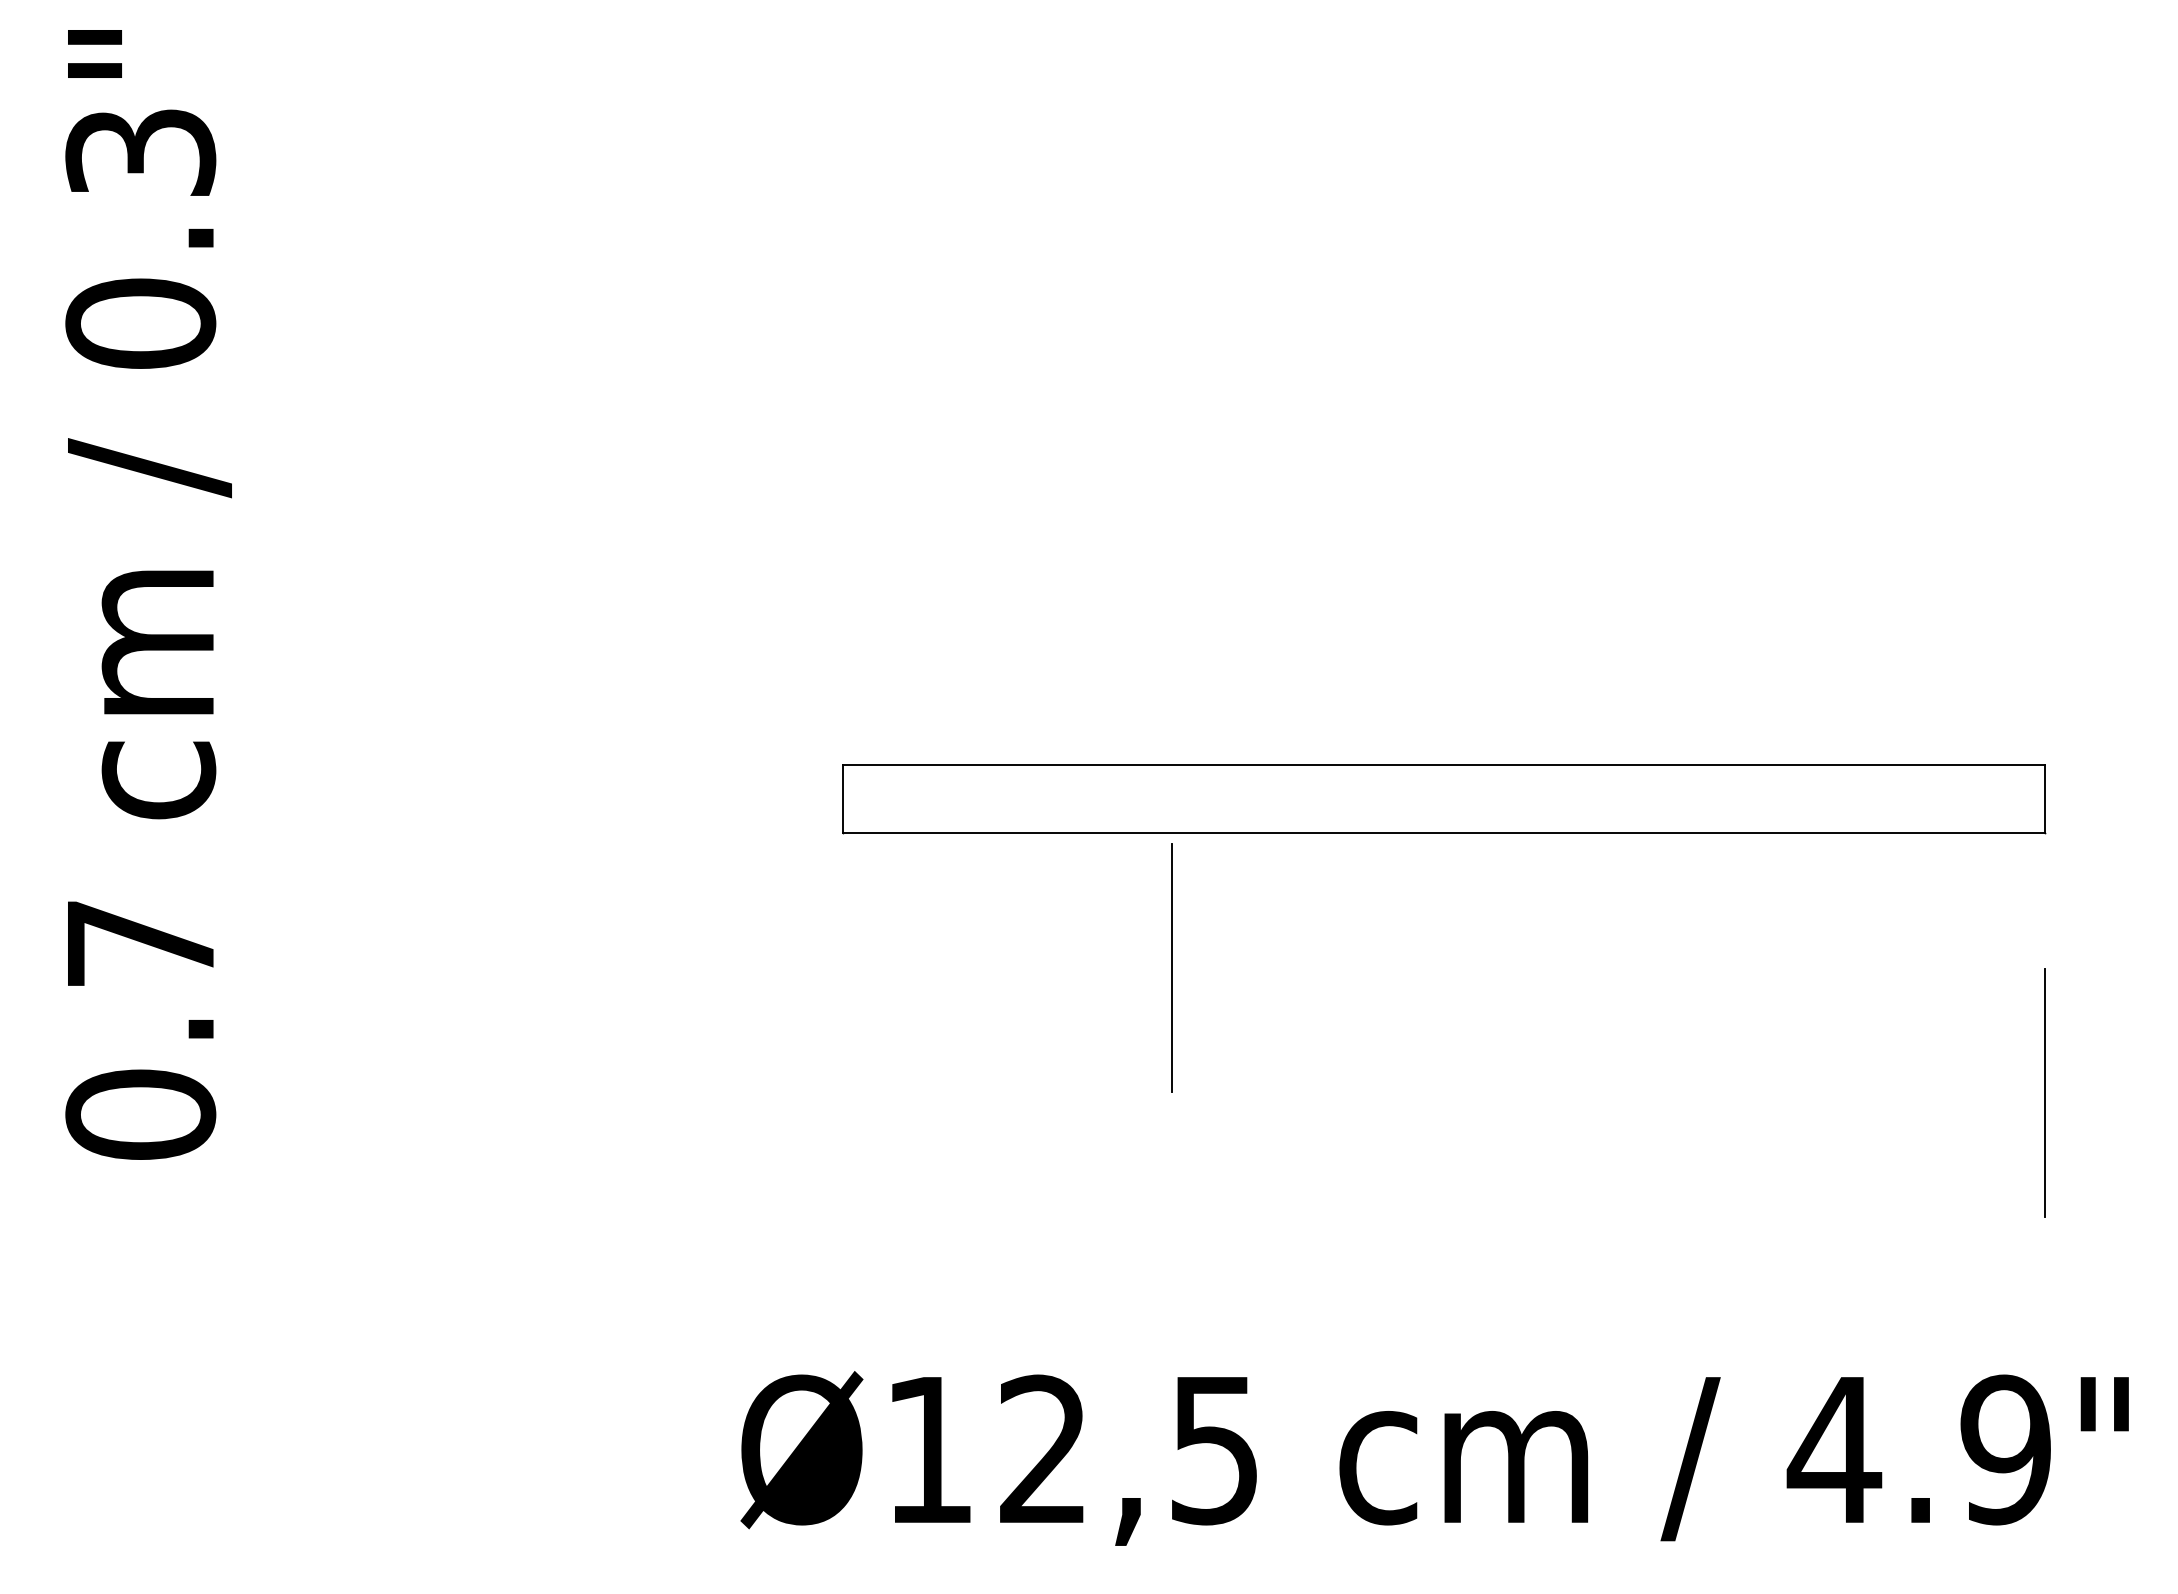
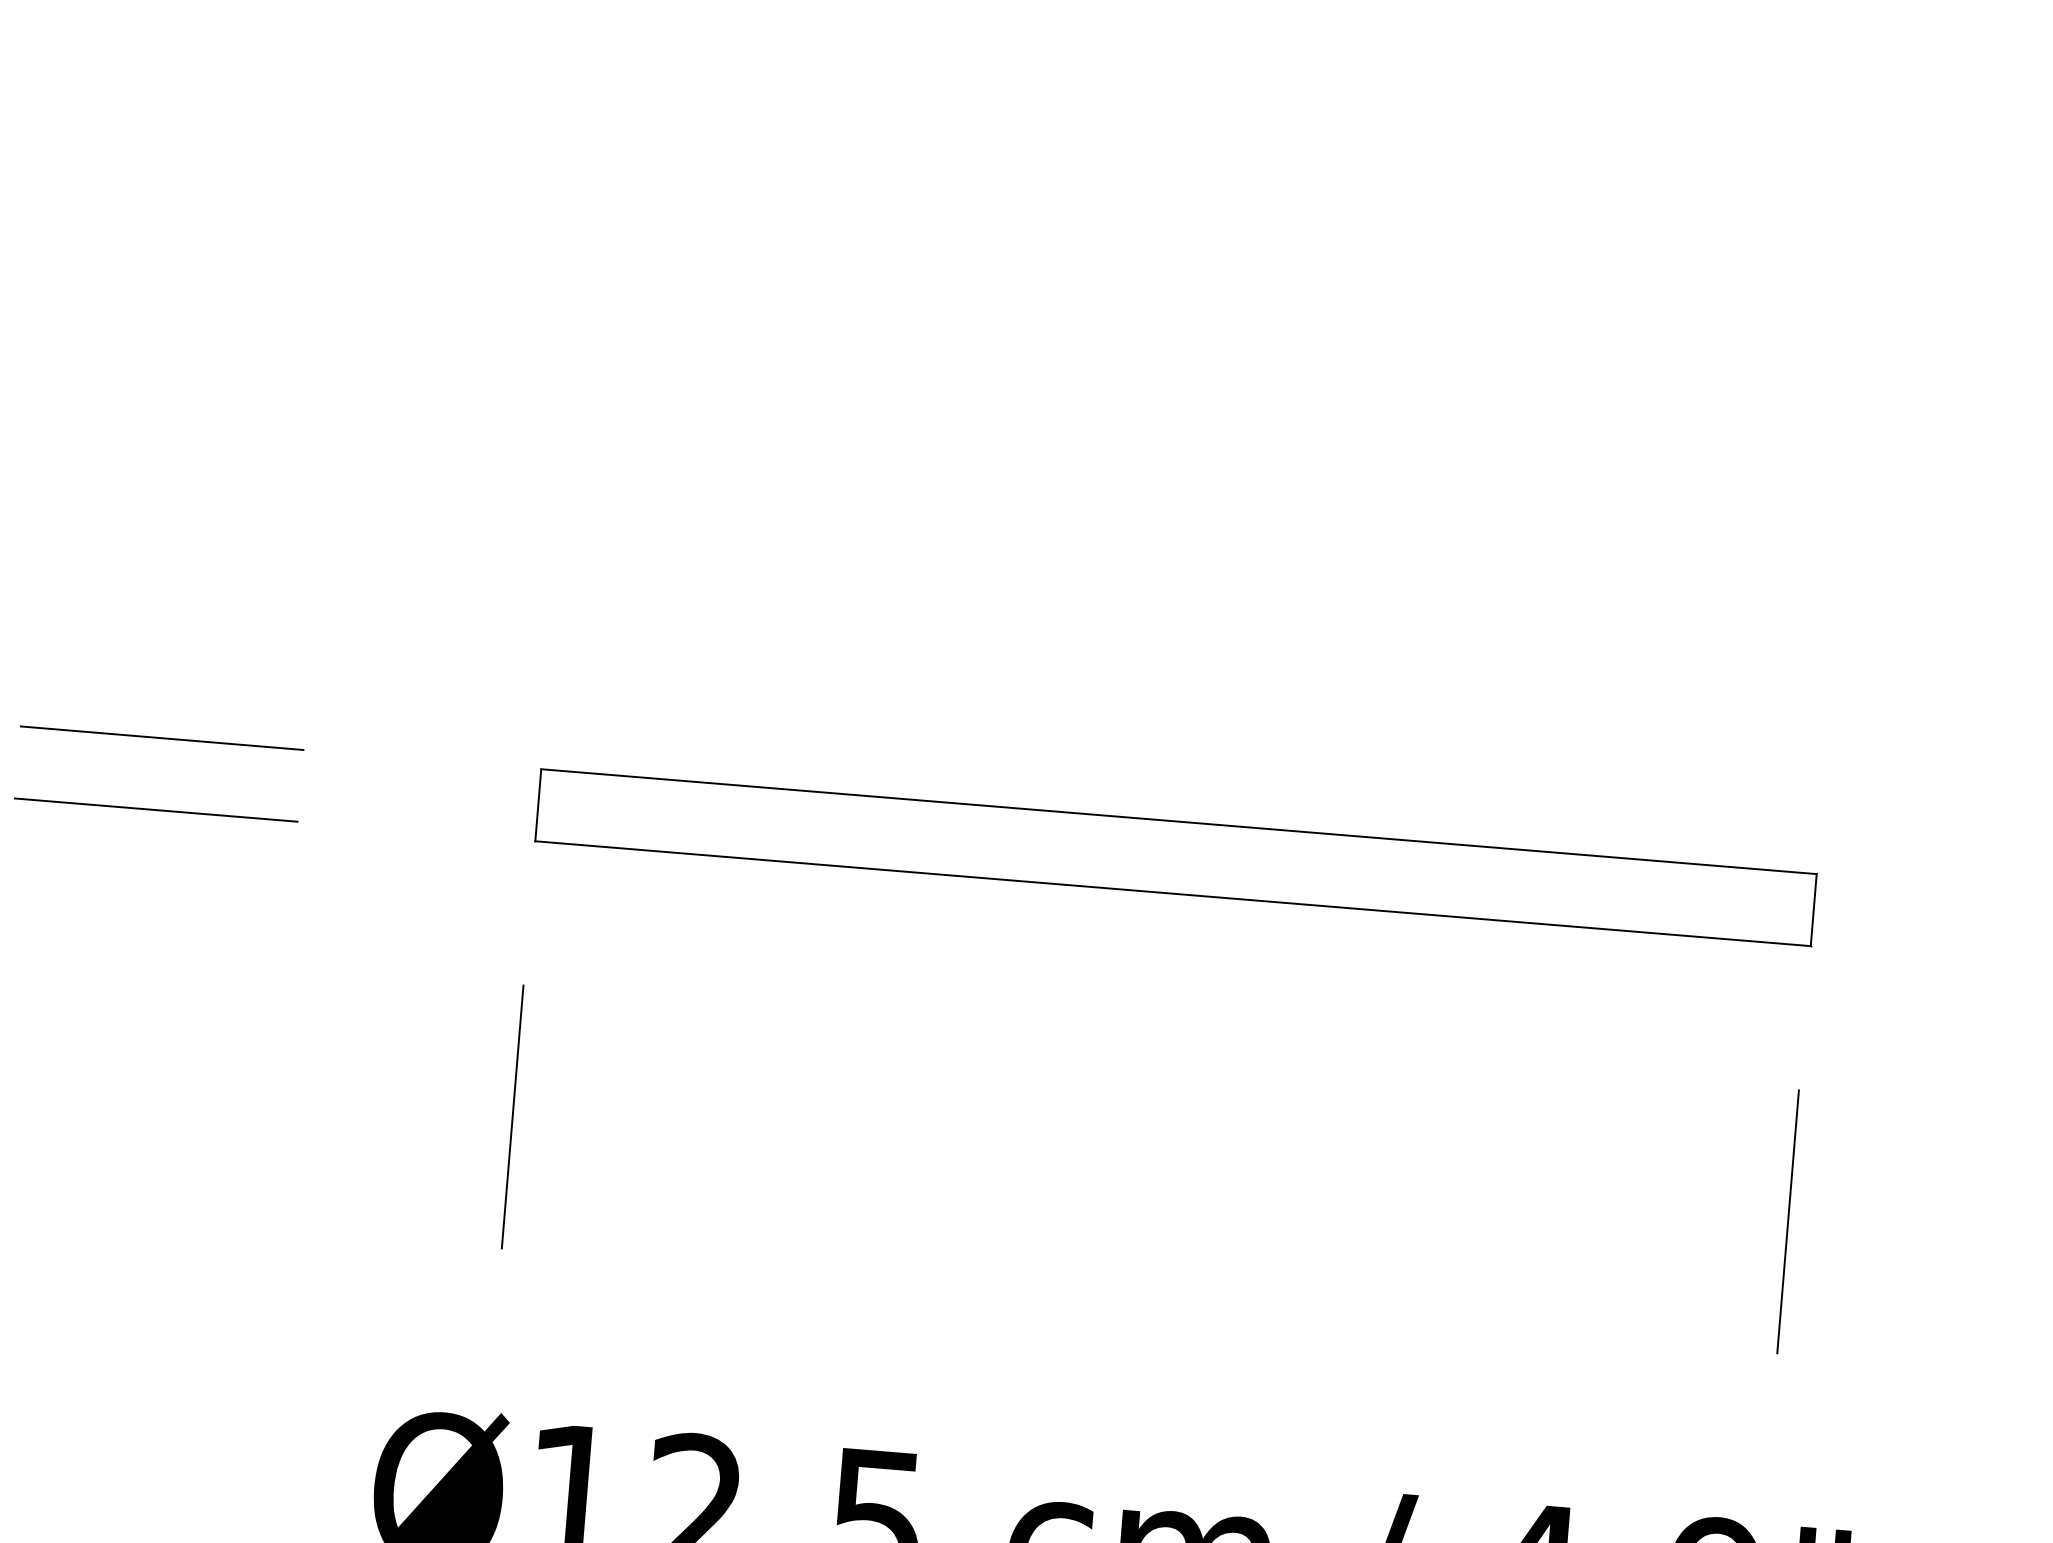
line: (484, 764) -> (161, 737), added
line: (484, 832) -> (155, 810), added
line: (1171, 967) -> (512, 1116), moved

